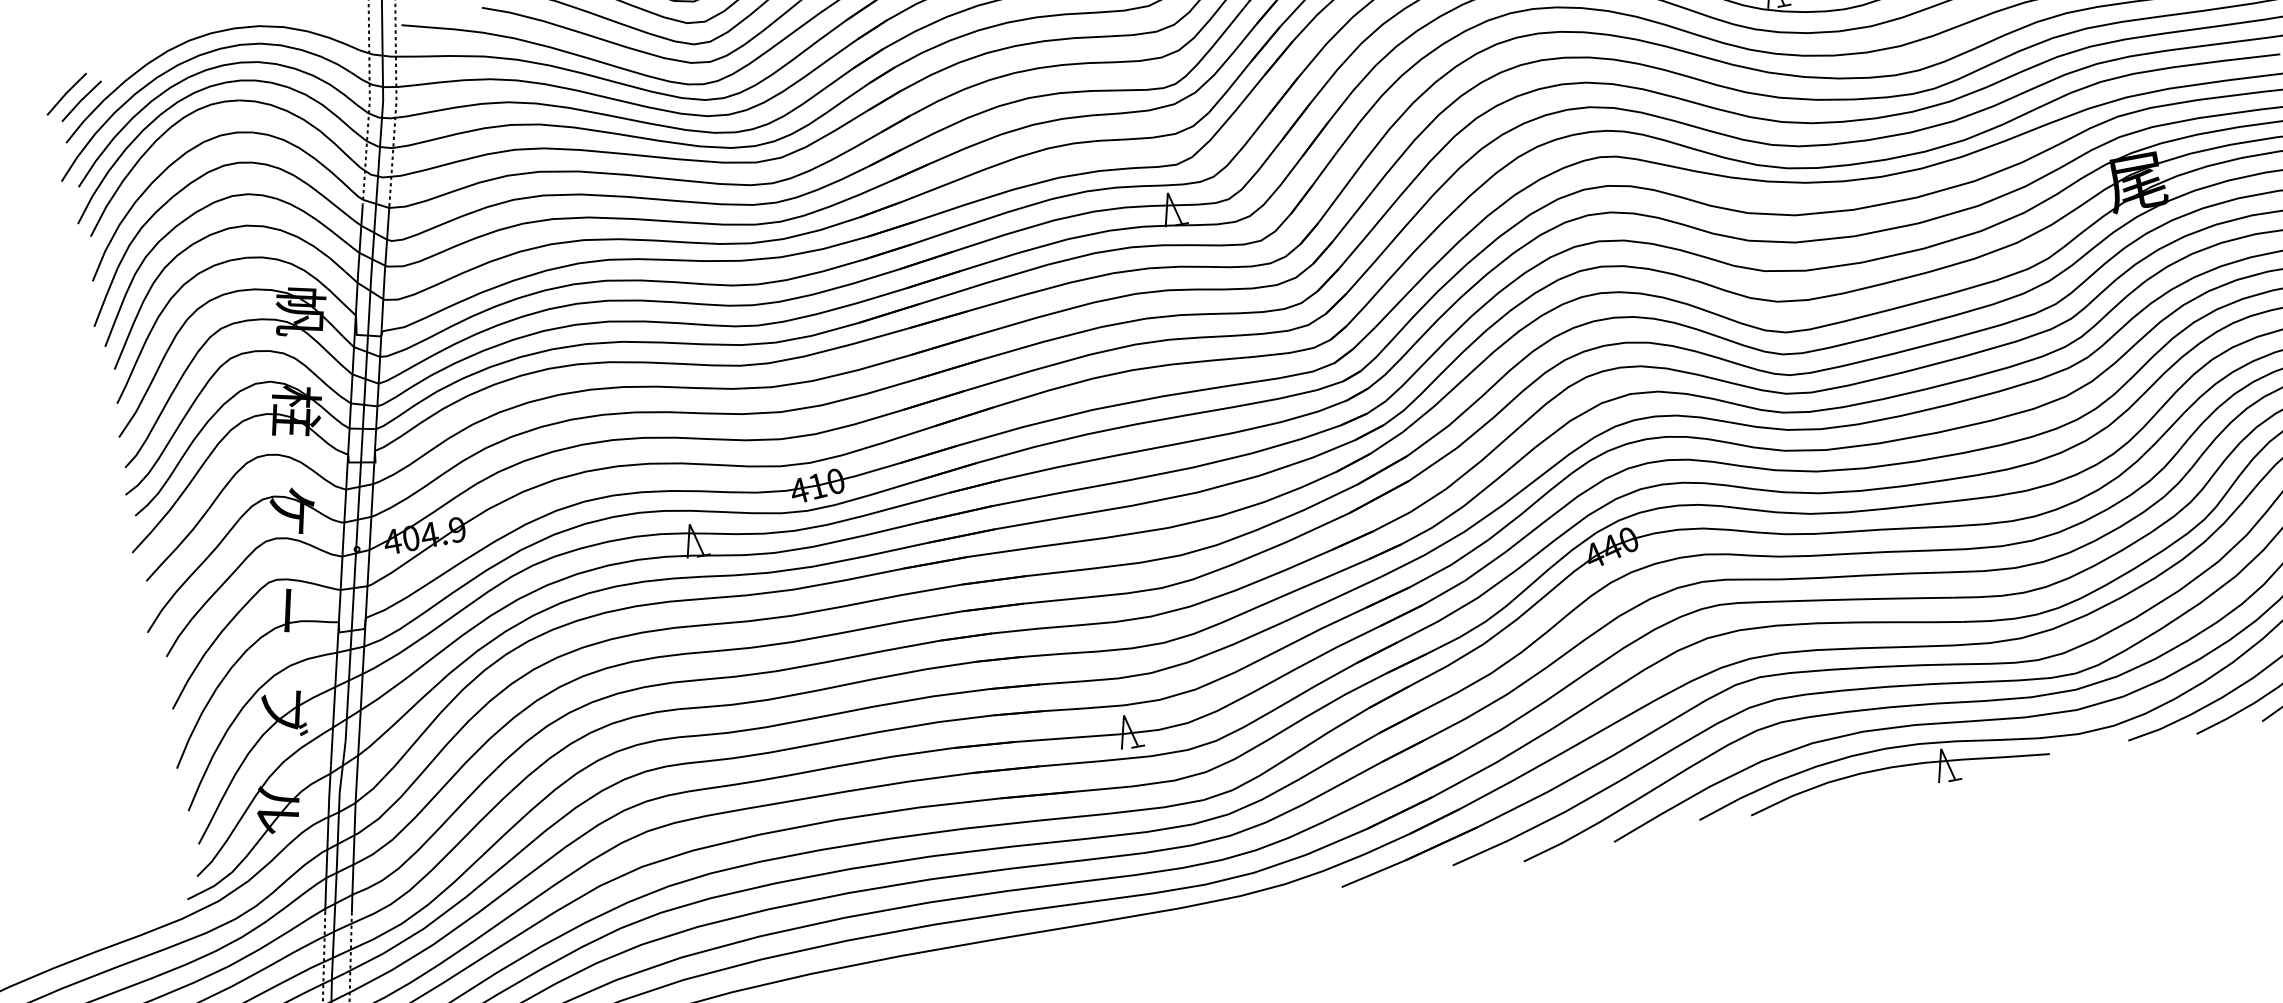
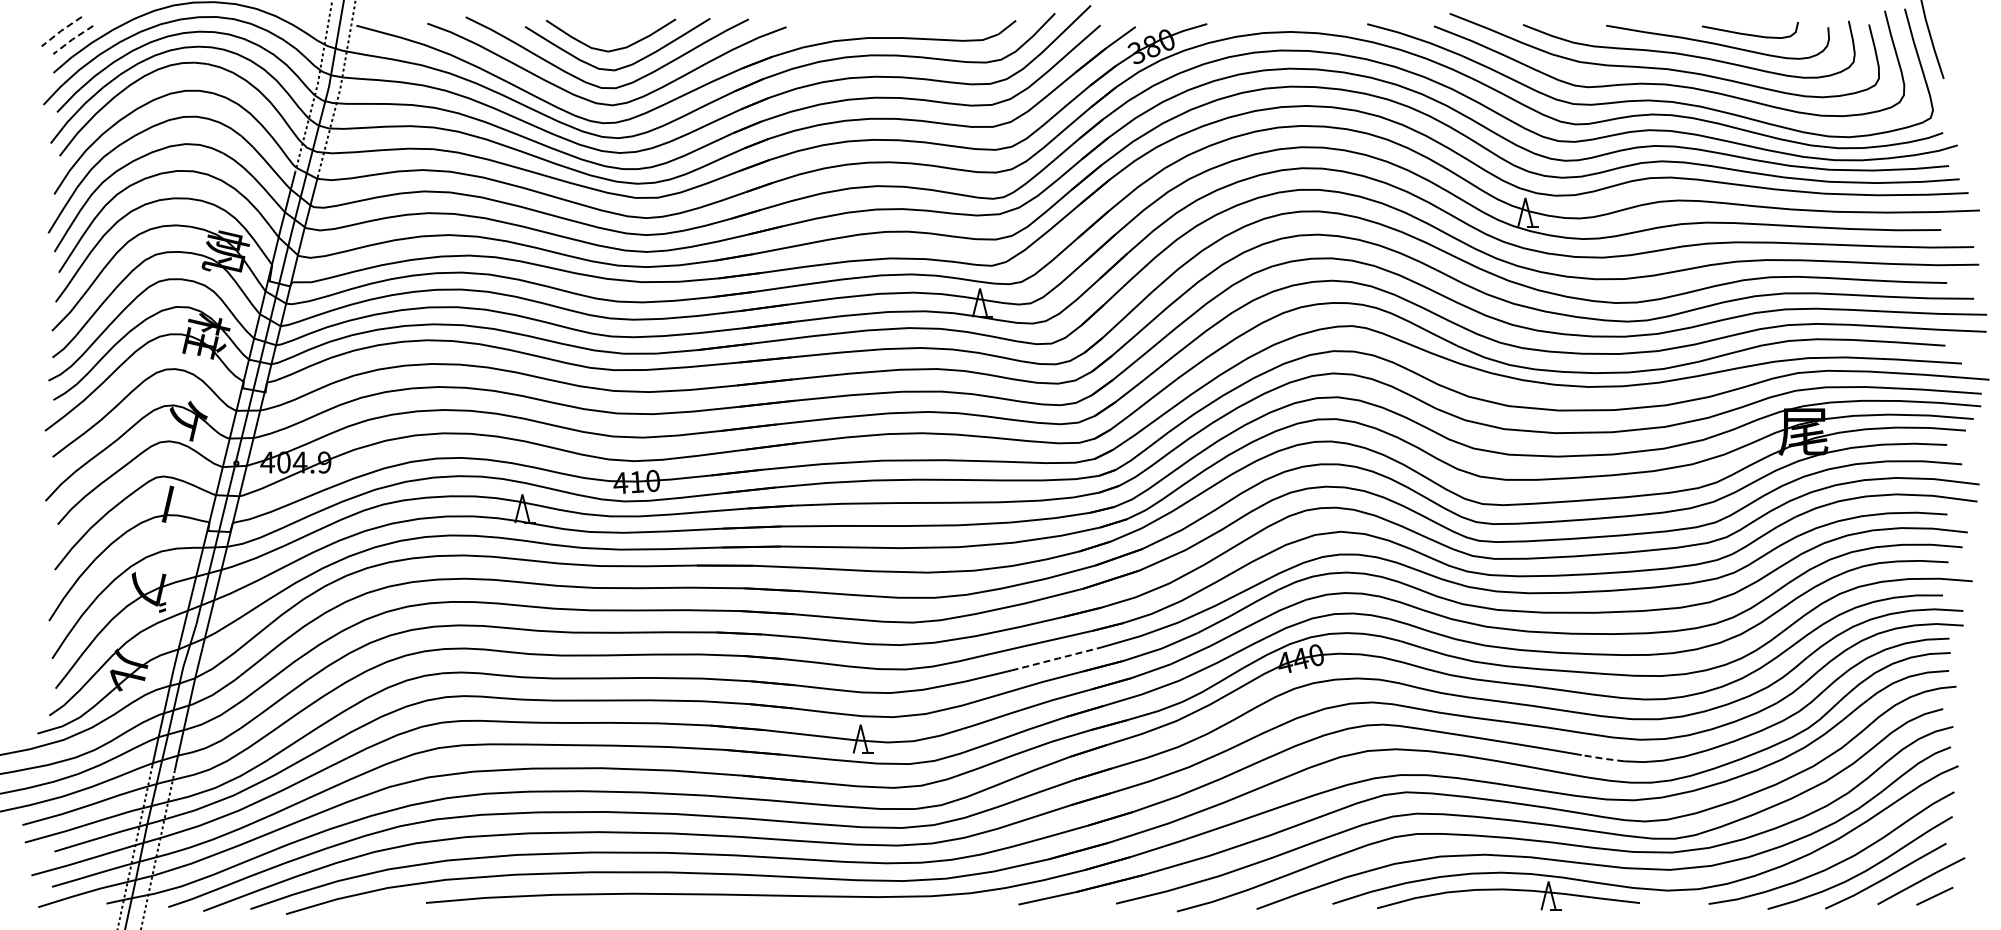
line: (66, 92) -> (61, 30), solid -> dashed
line: (80, 100) -> (72, 39), solid -> dashed
line: (1976, 597) -> (1602, 758), solid -> dashed
line: (1334, 598) -> (1057, 658), solid -> dashed

